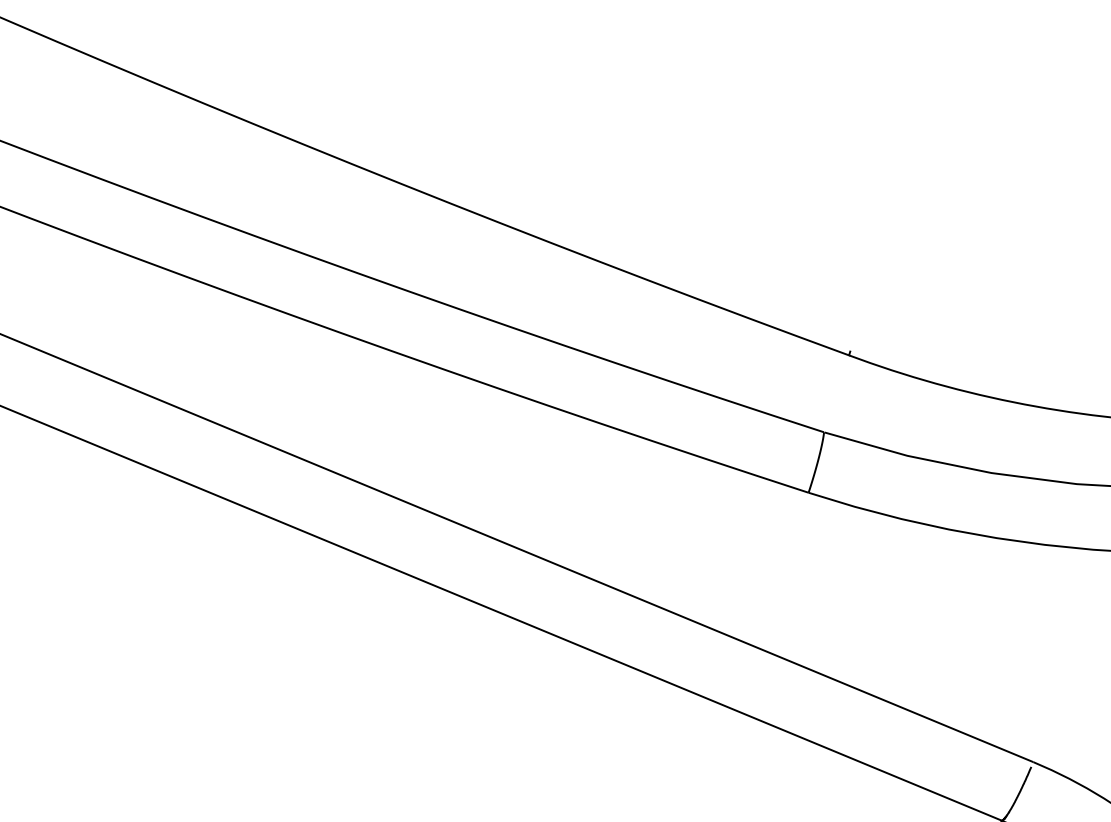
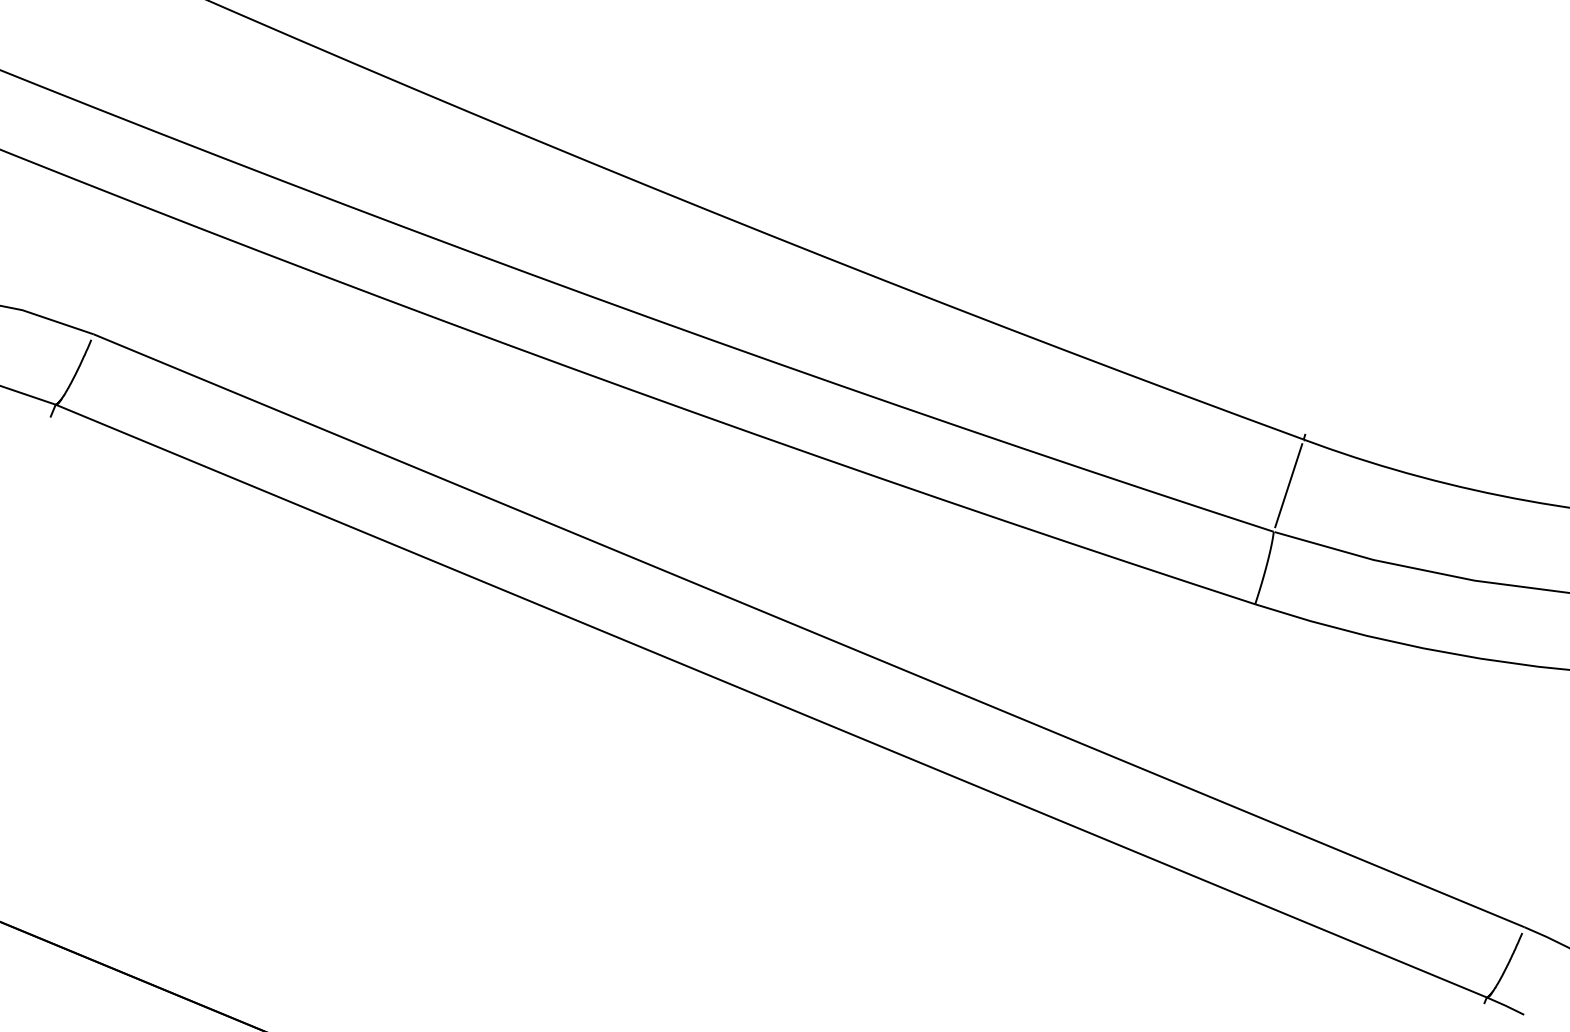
line: (836, 393) -> (1288, 485), added

